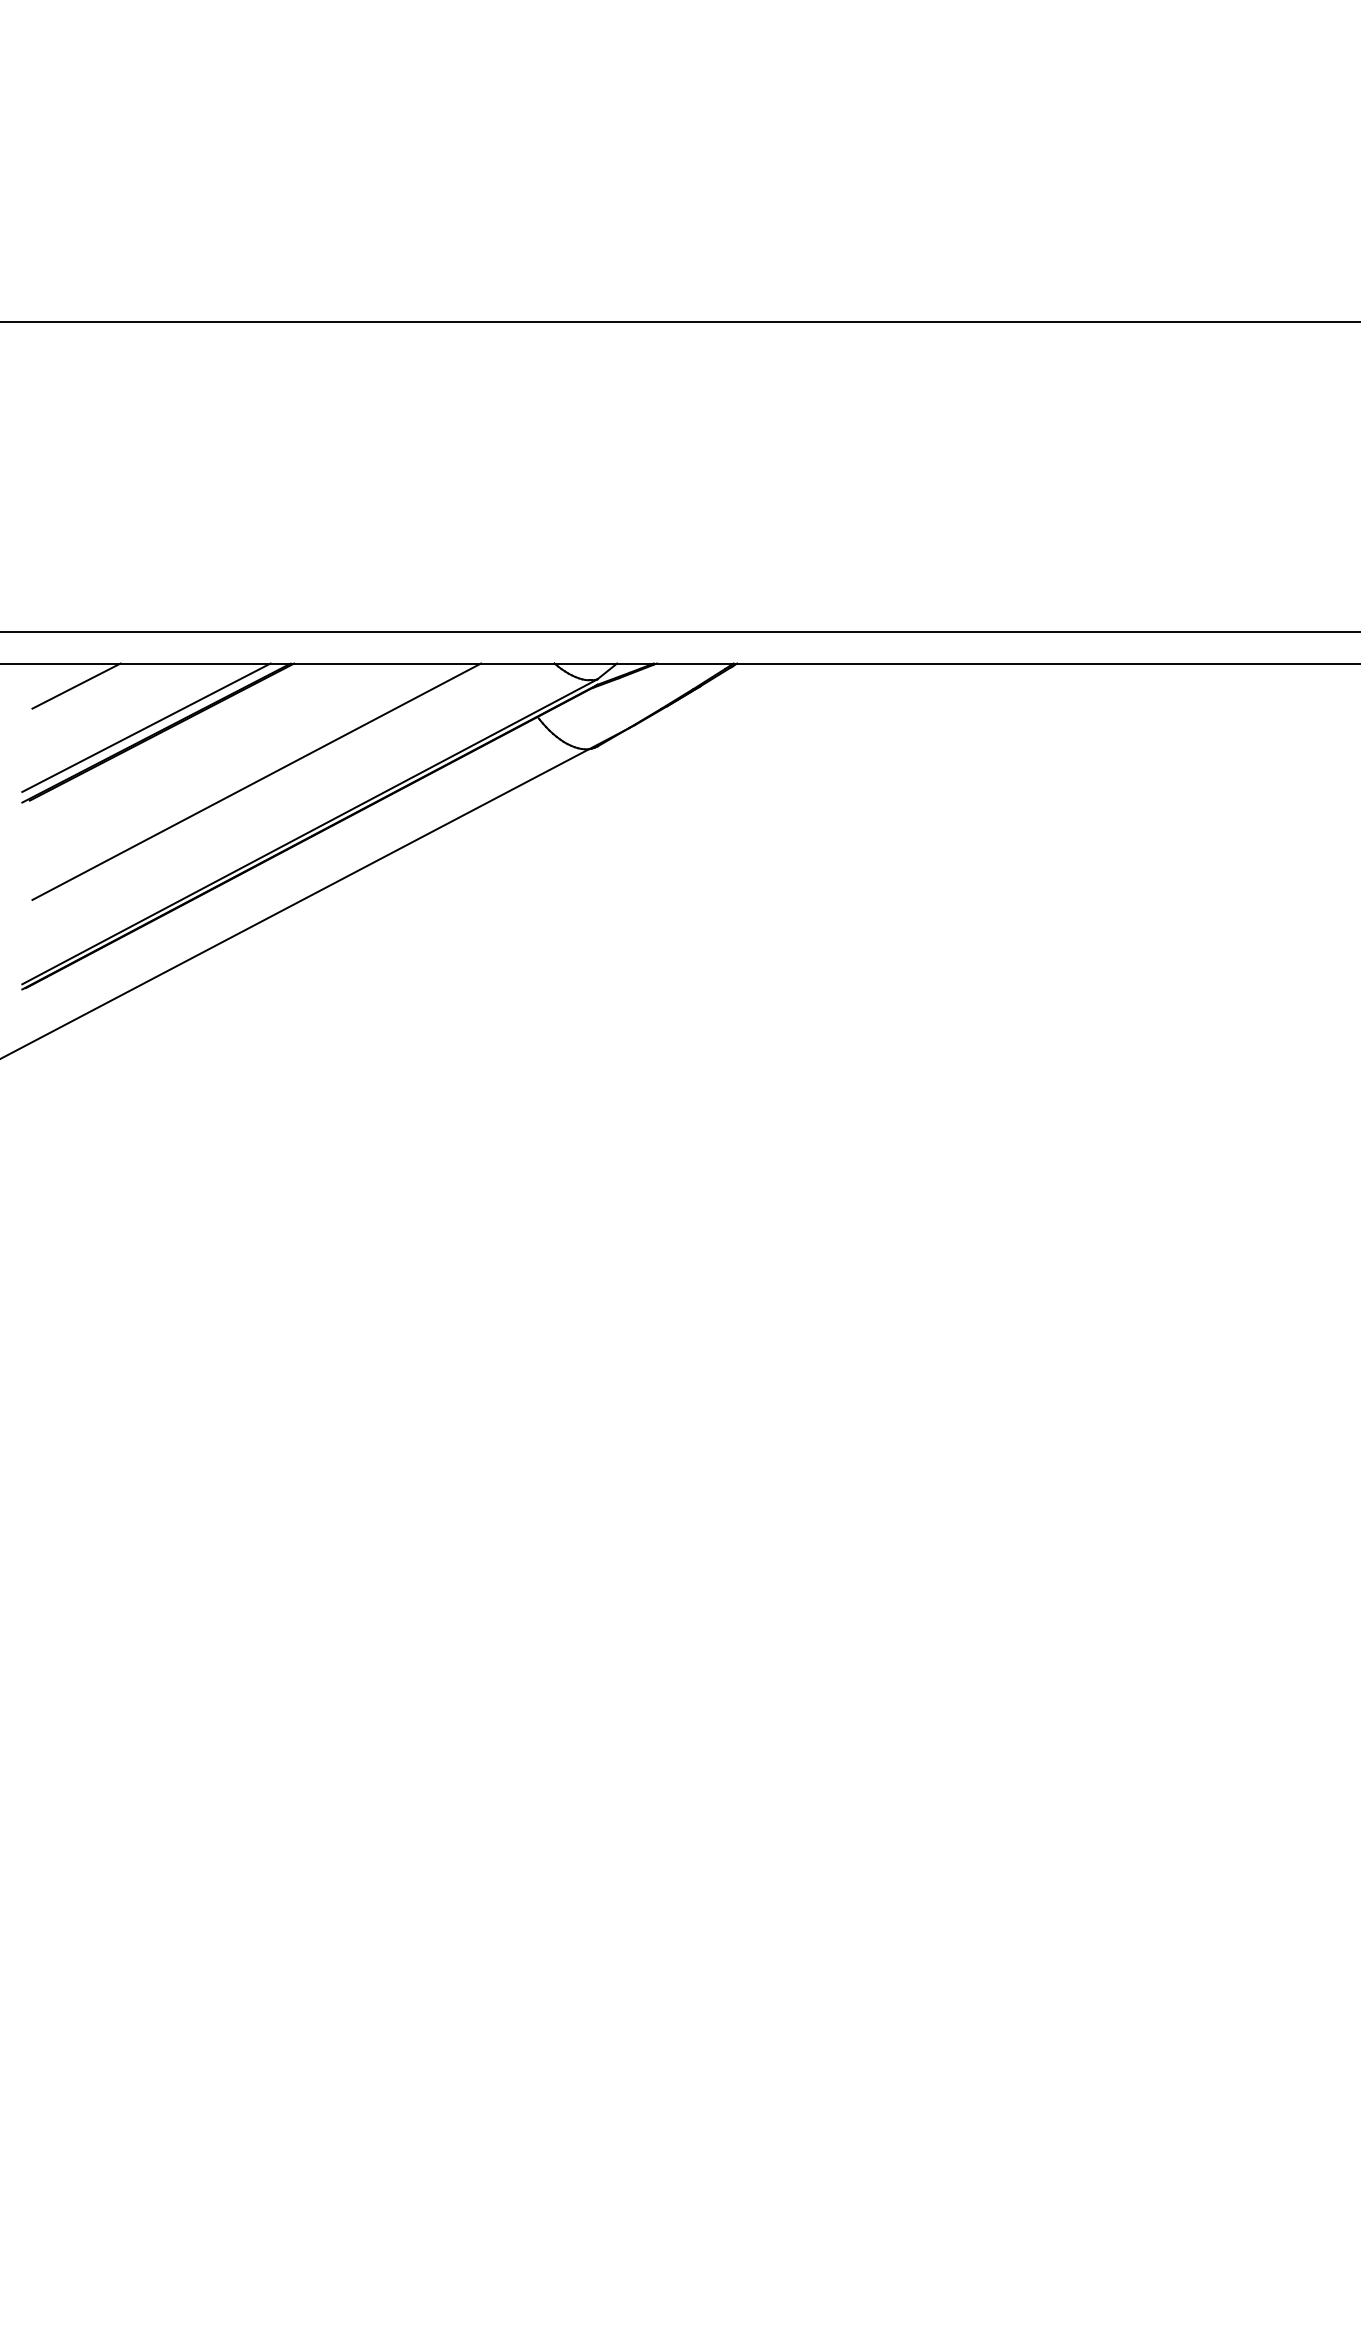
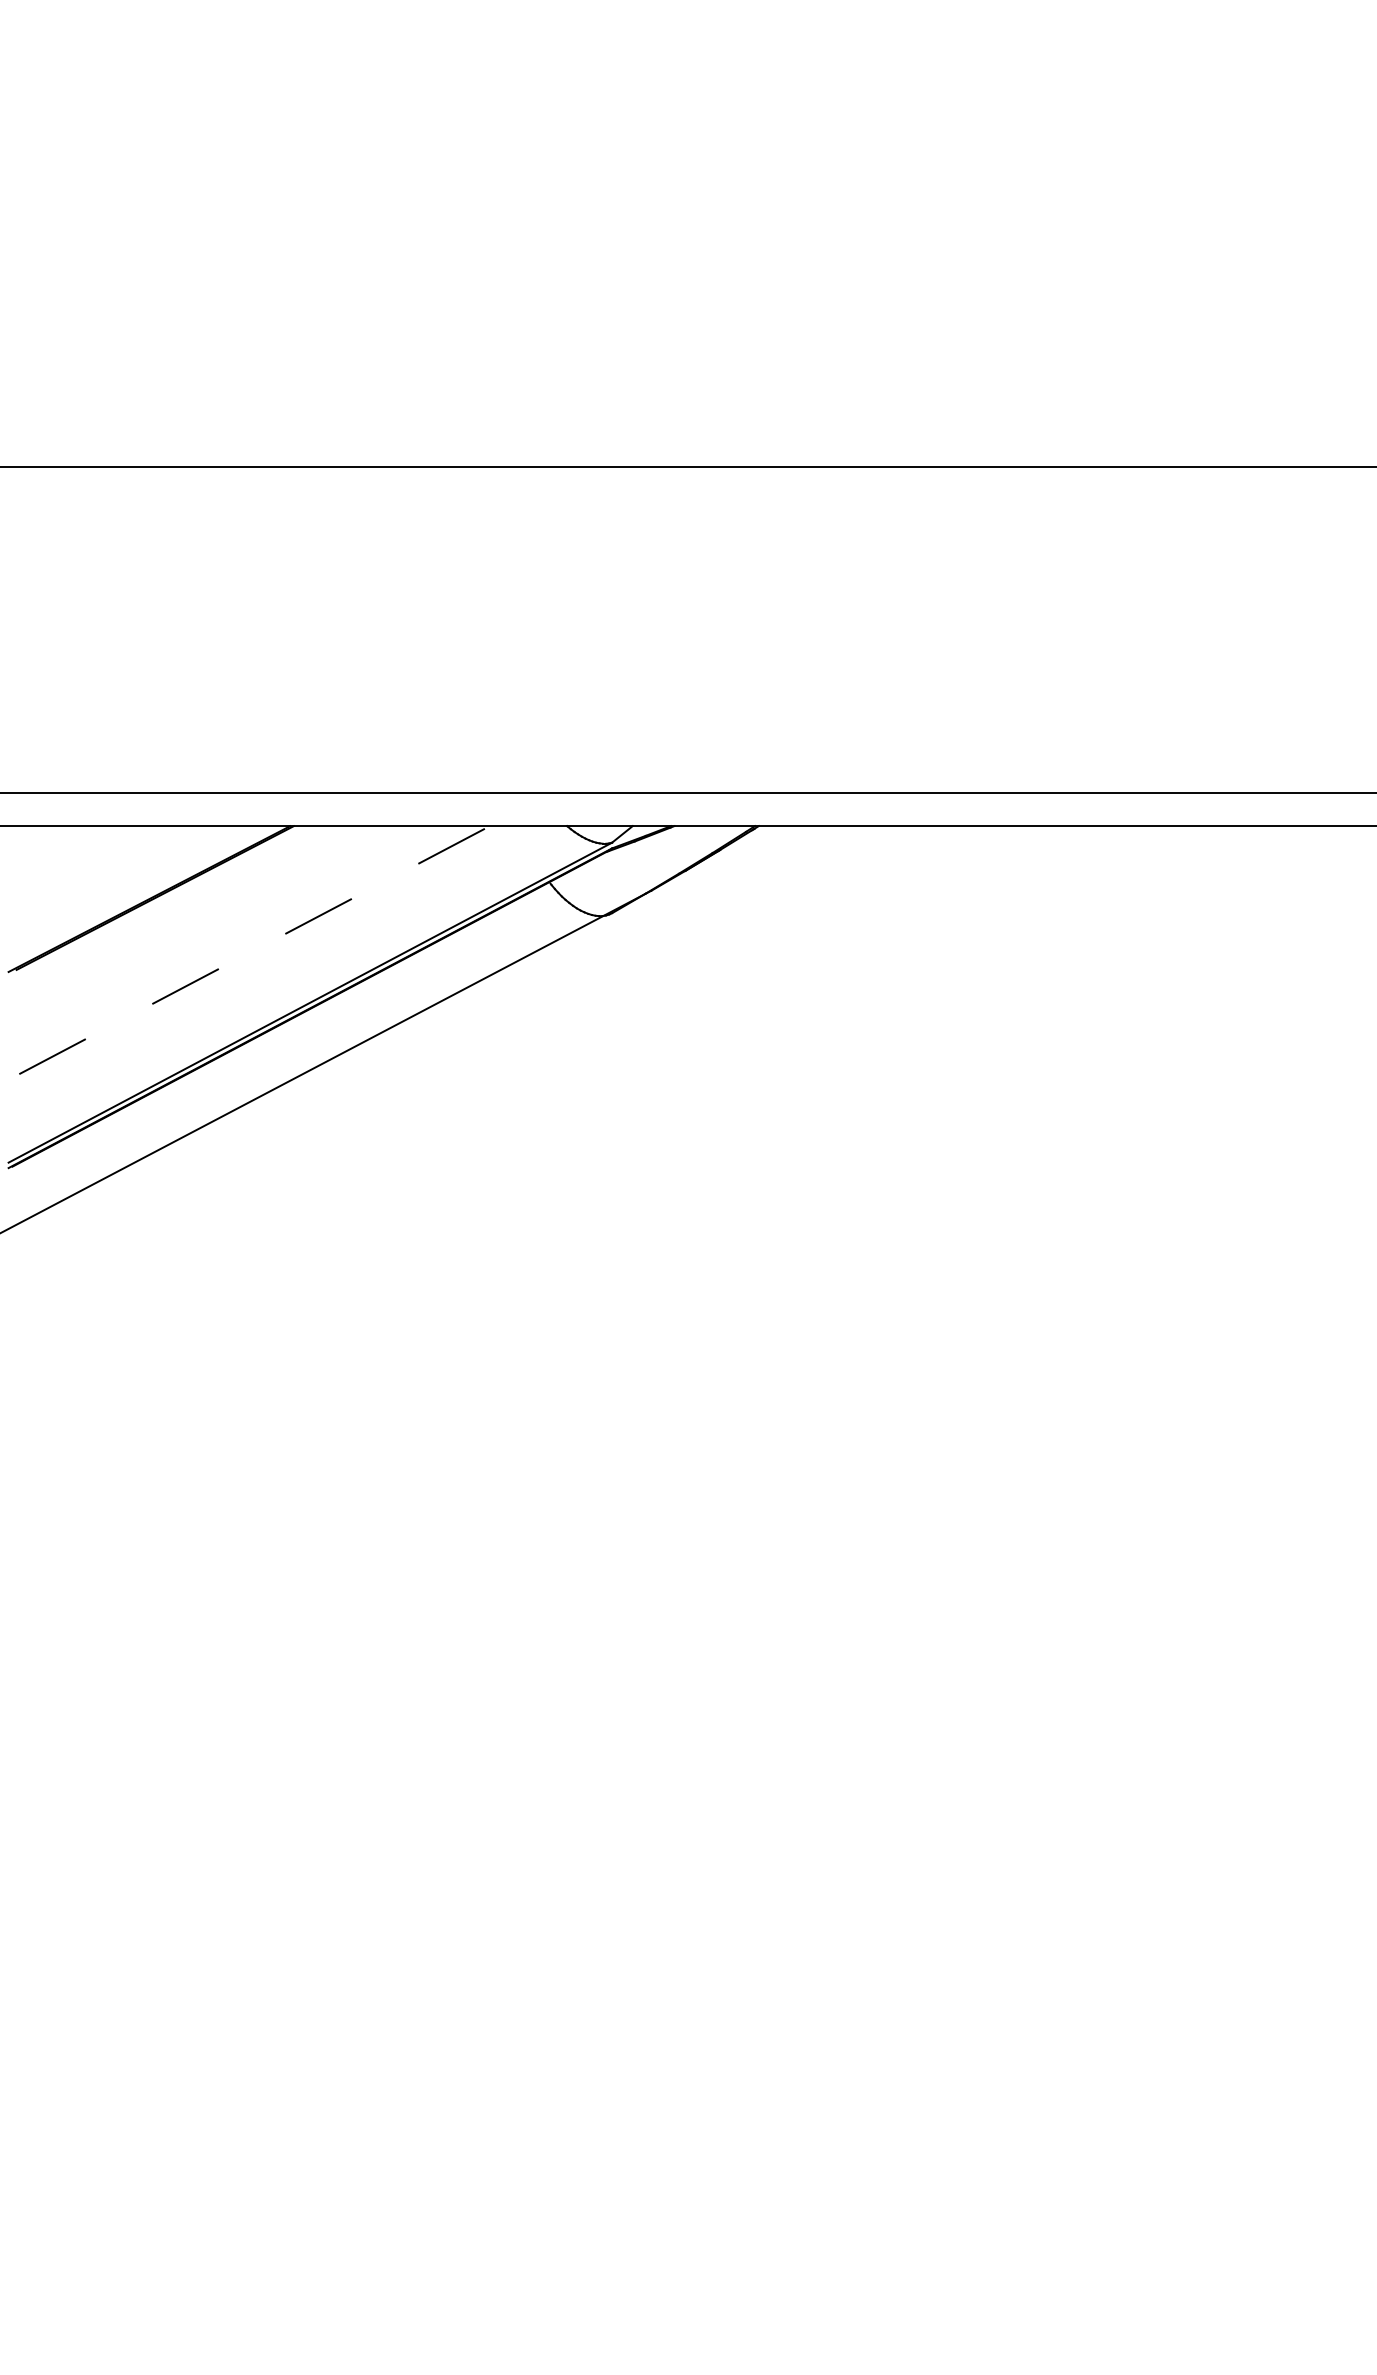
line: (76, 685) -> (65, 849), removed
line: (146, 727) -> (138, 893), removed
line: (256, 781) -> (254, 949), solid -> dashed

